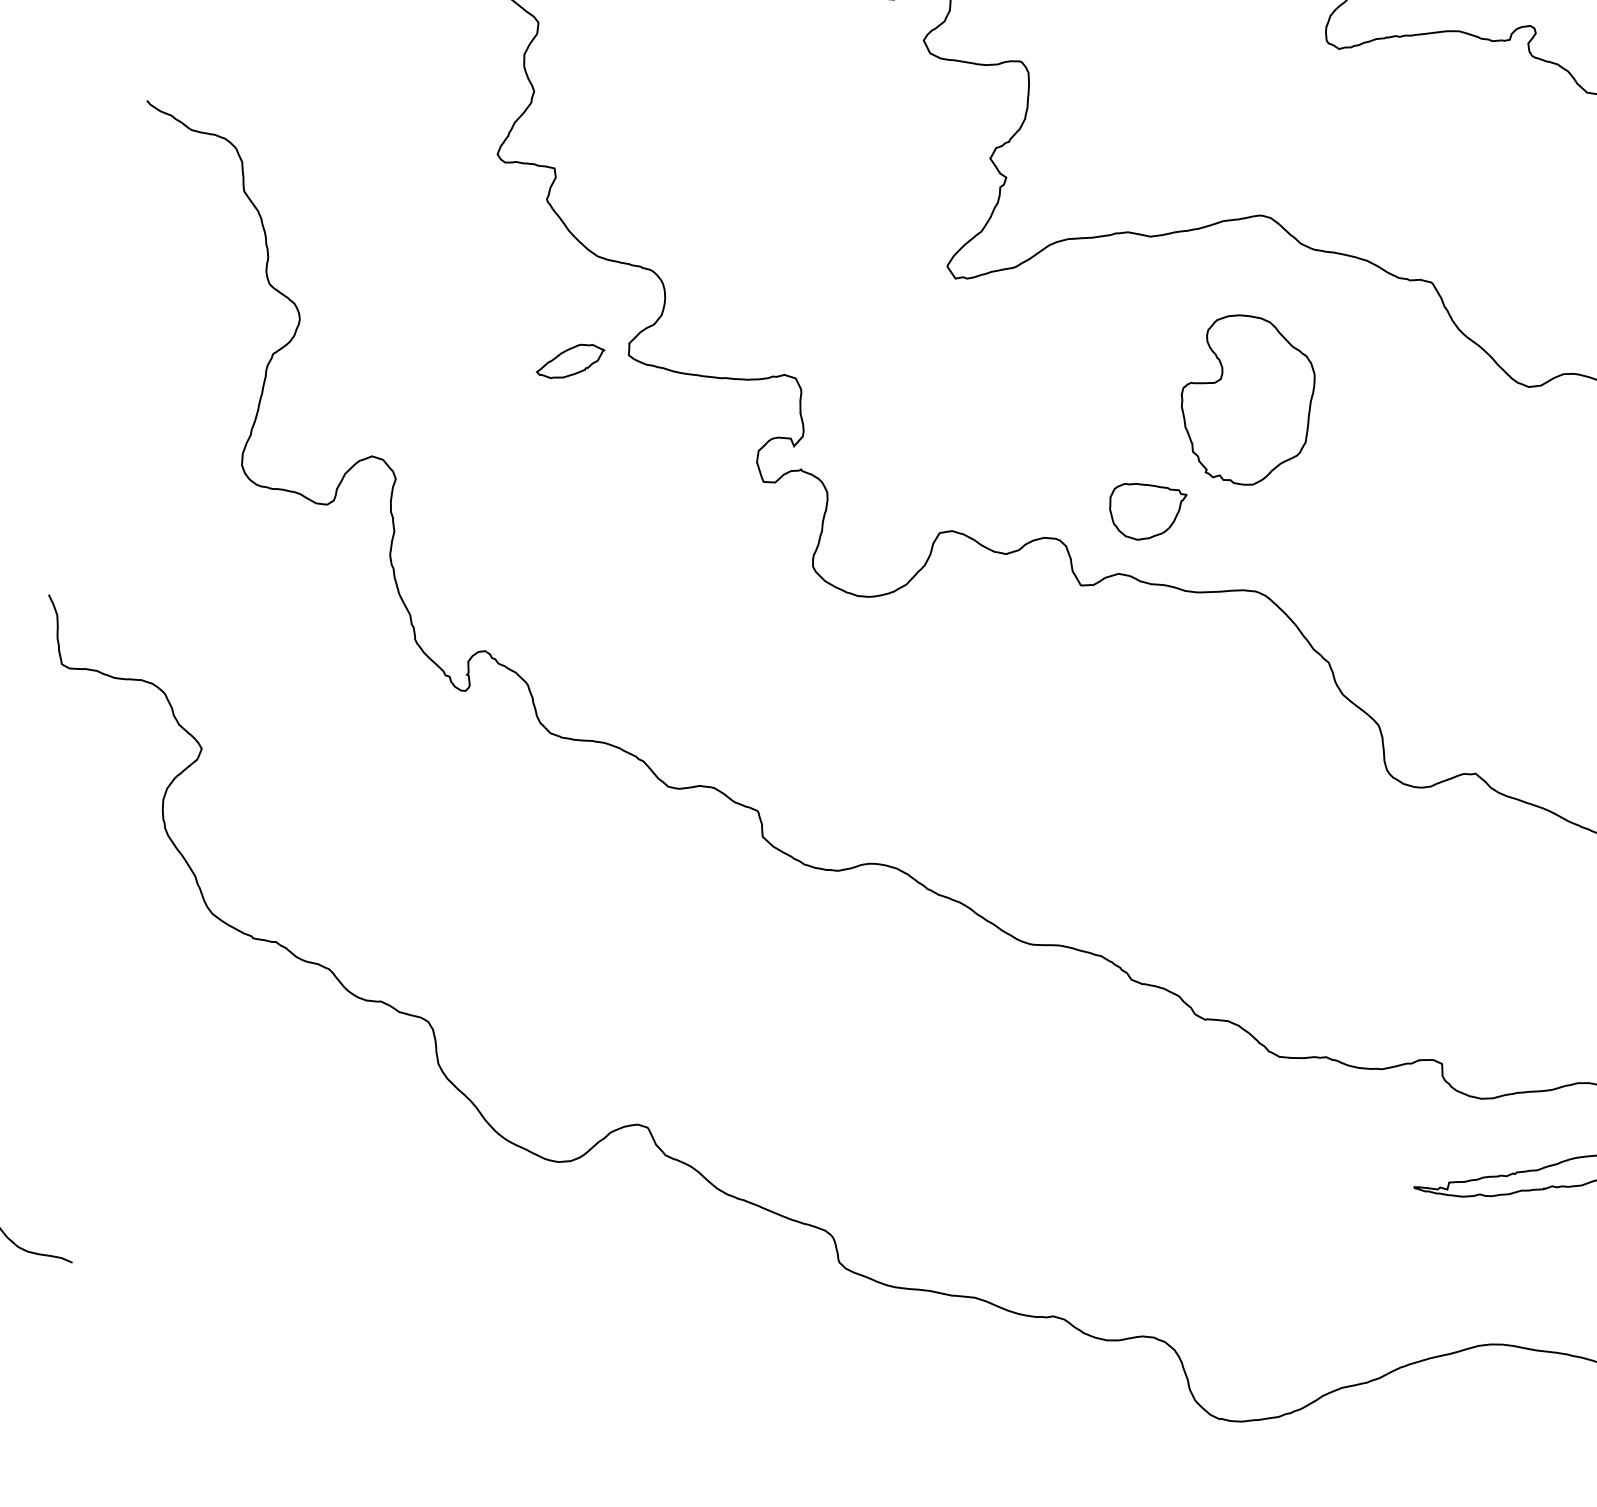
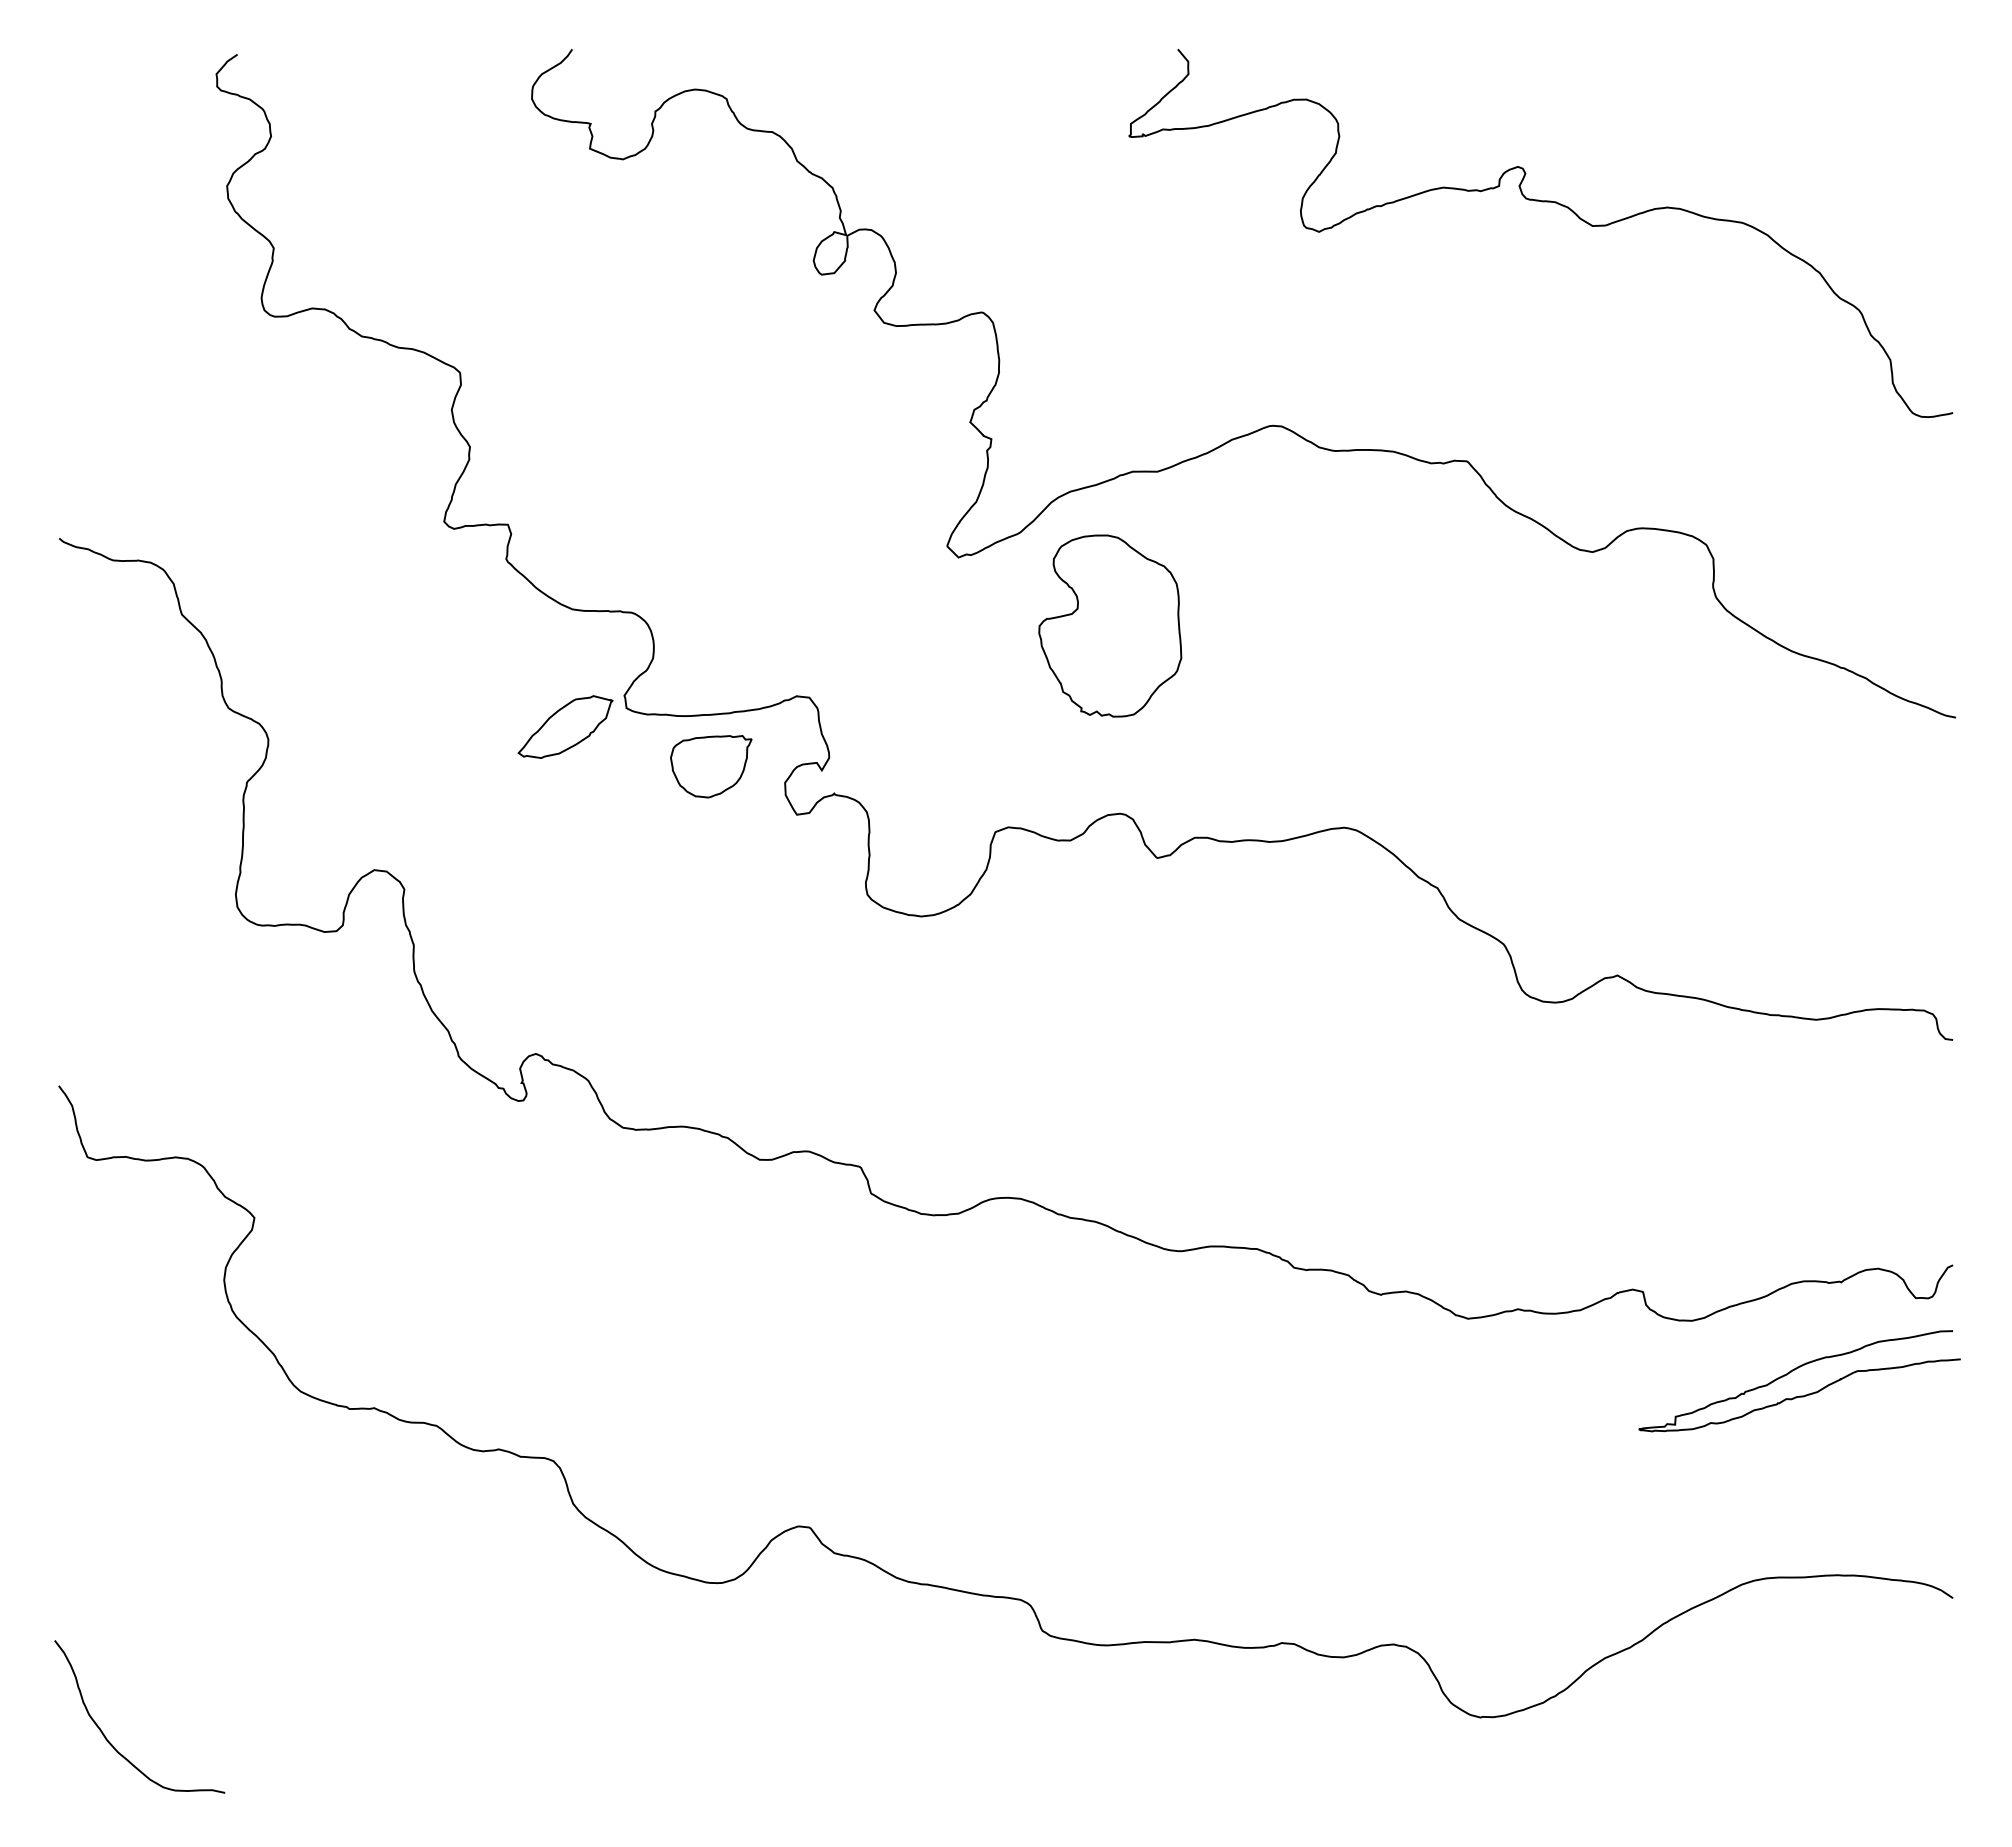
part: (570, 360) -> (565, 726), size x1.4
part: (1247, 400) -> (1110, 625), moved
part: (1145, 512) -> (711, 766), moved

